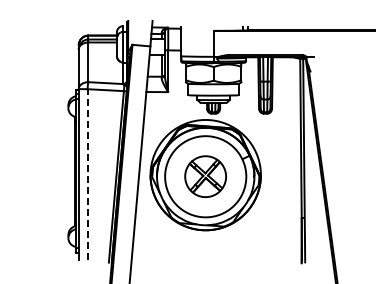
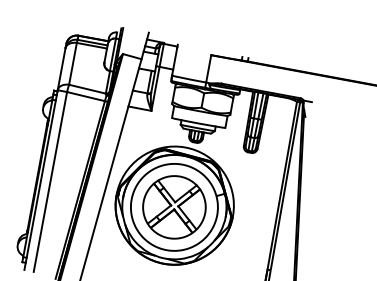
line: (87, 174) -> (50, 181), dashed -> solid
part: (205, 176) -> (174, 207), size x1.43

